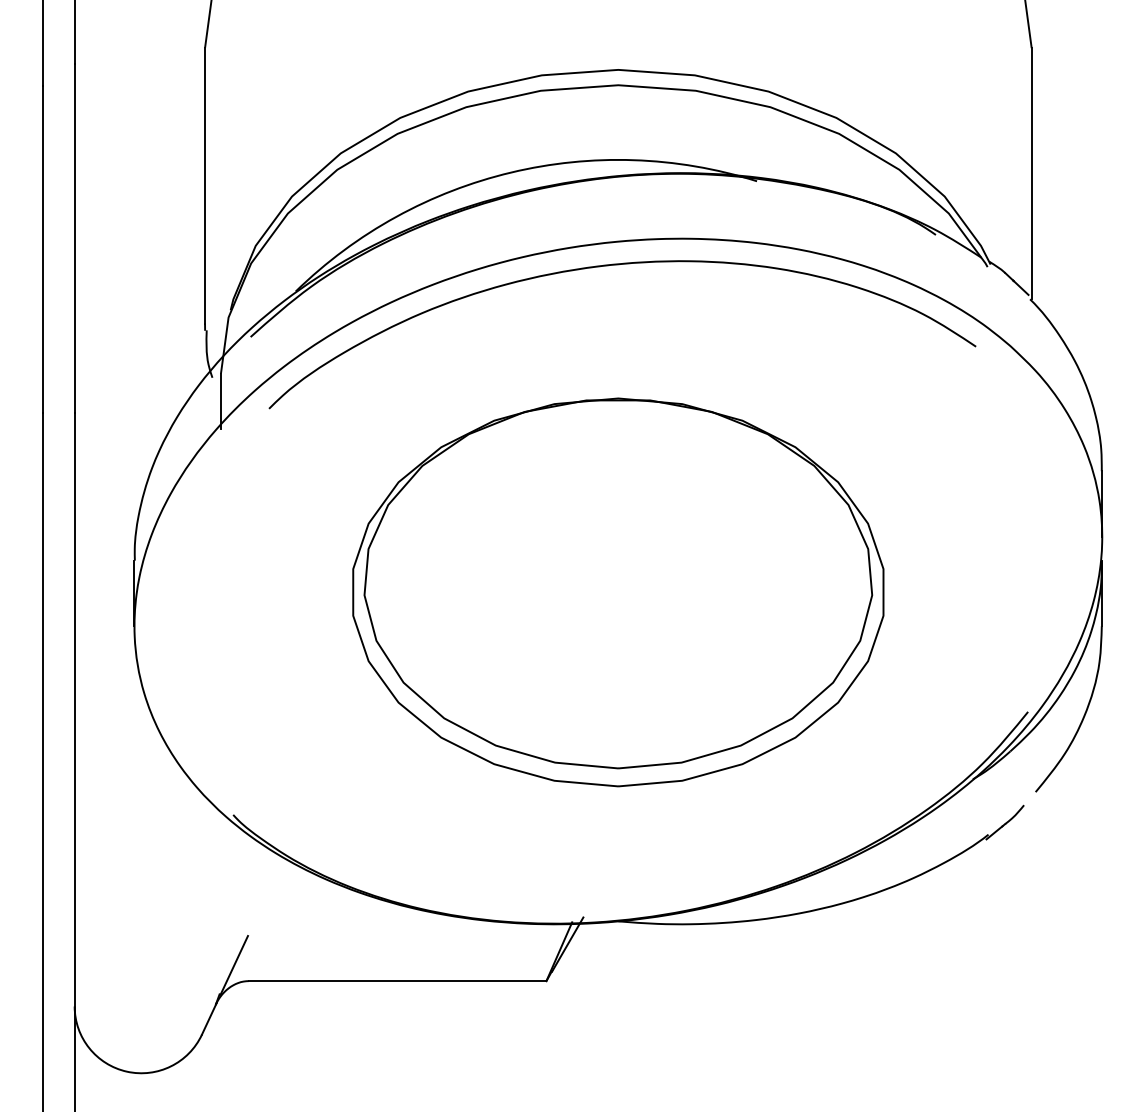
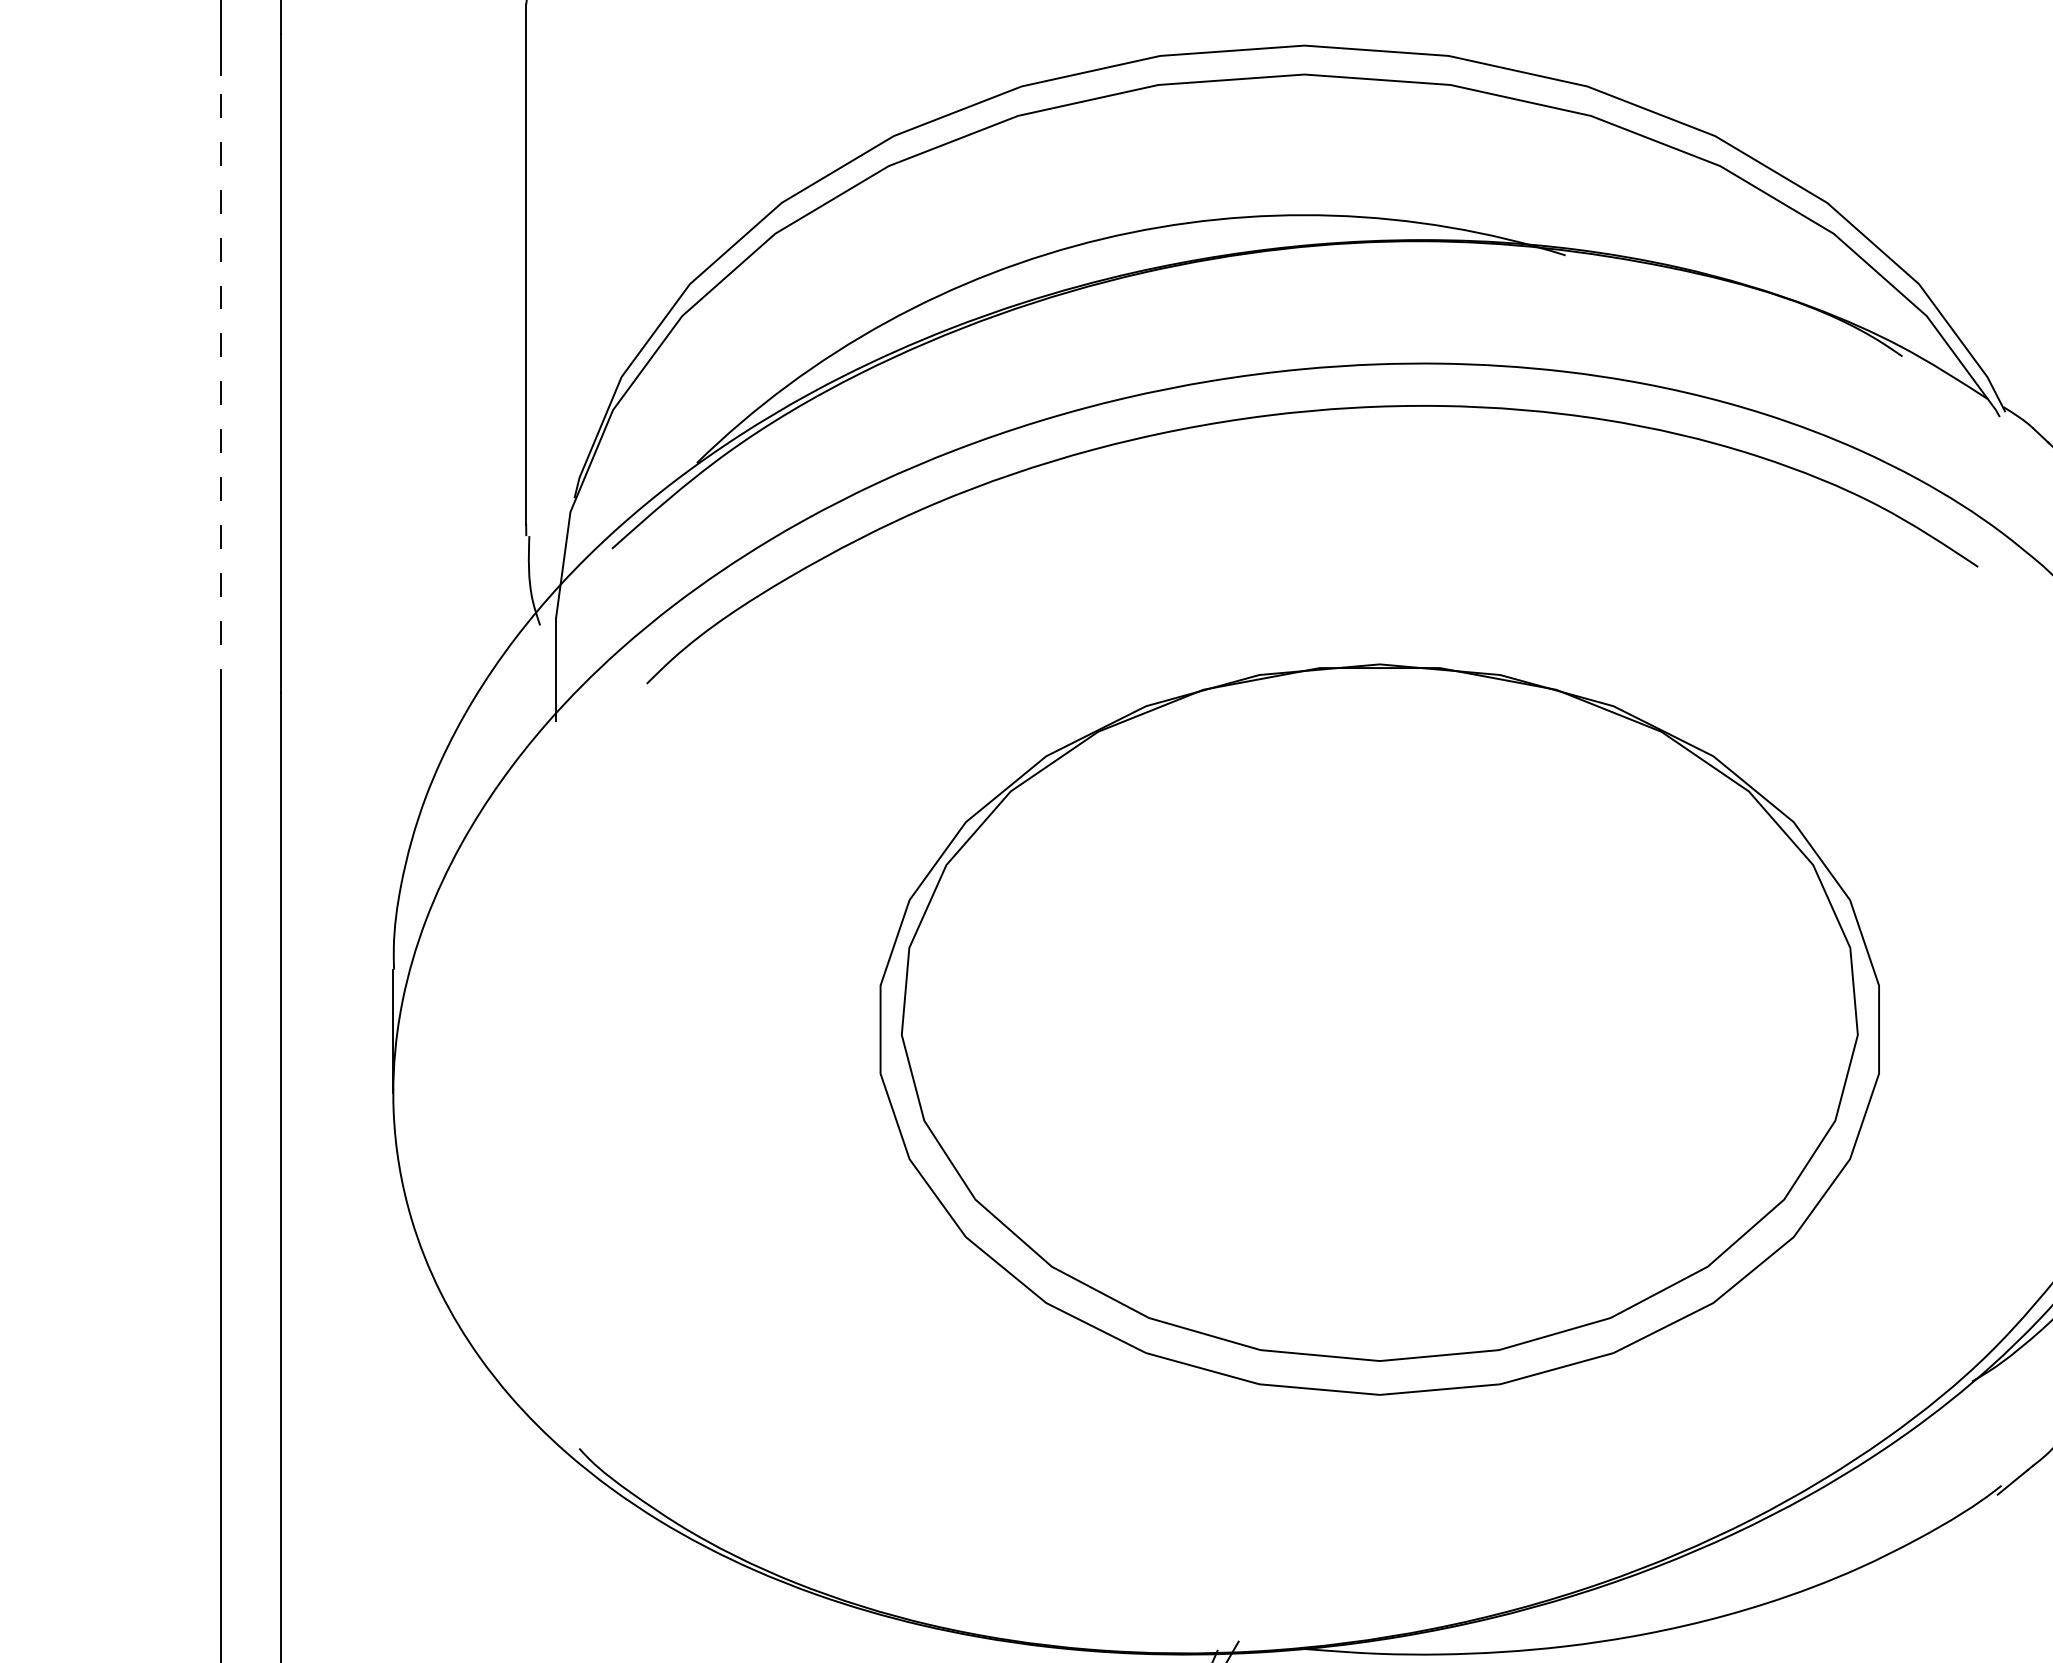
line: (42, 249) -> (220, 383), solid -> dashed
part: (618, 592) -> (1380, 1029), moved

